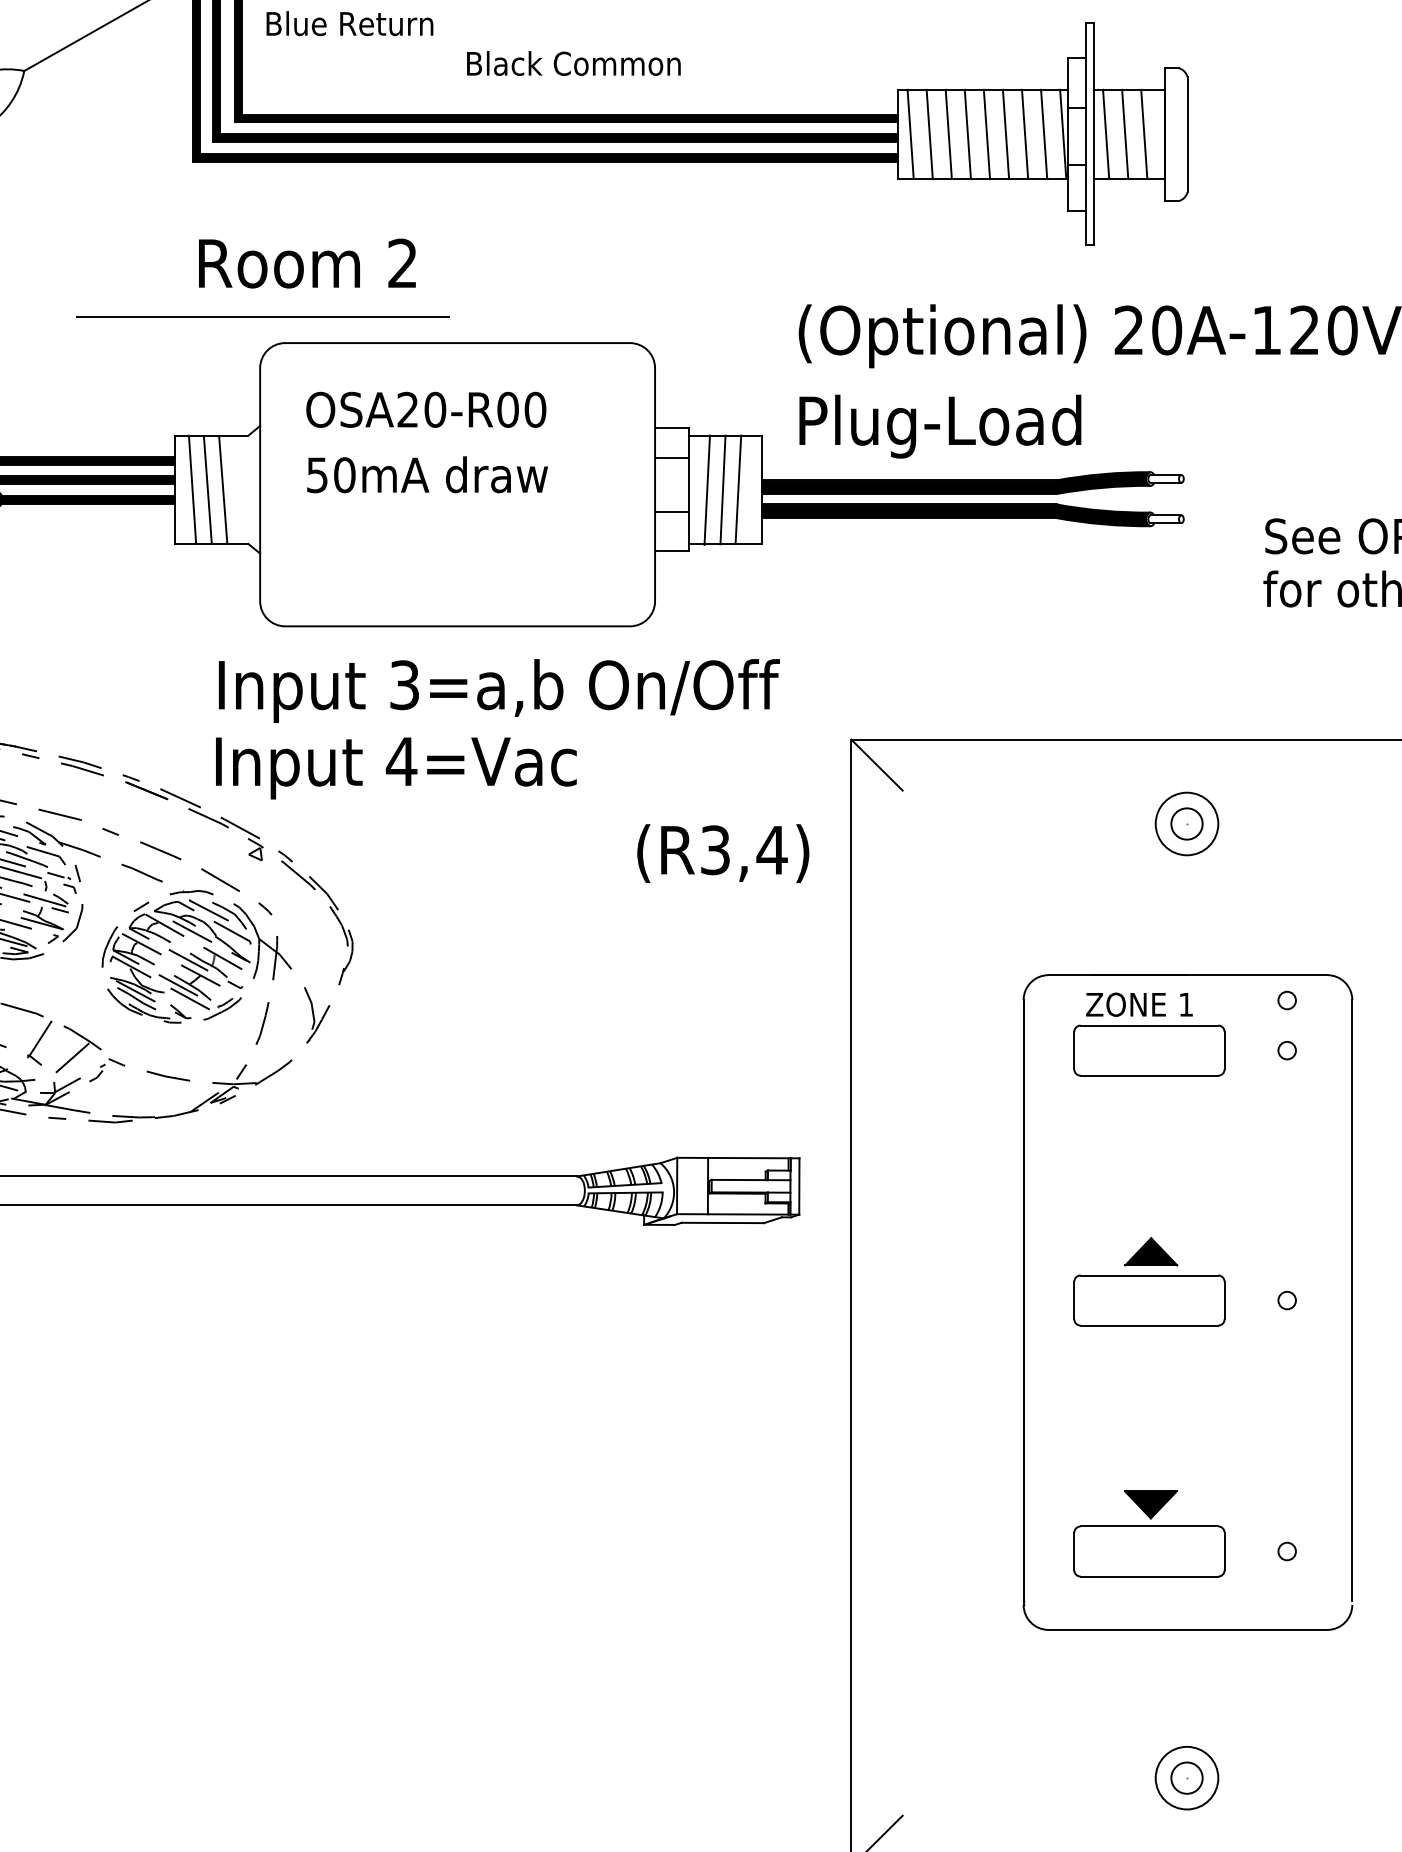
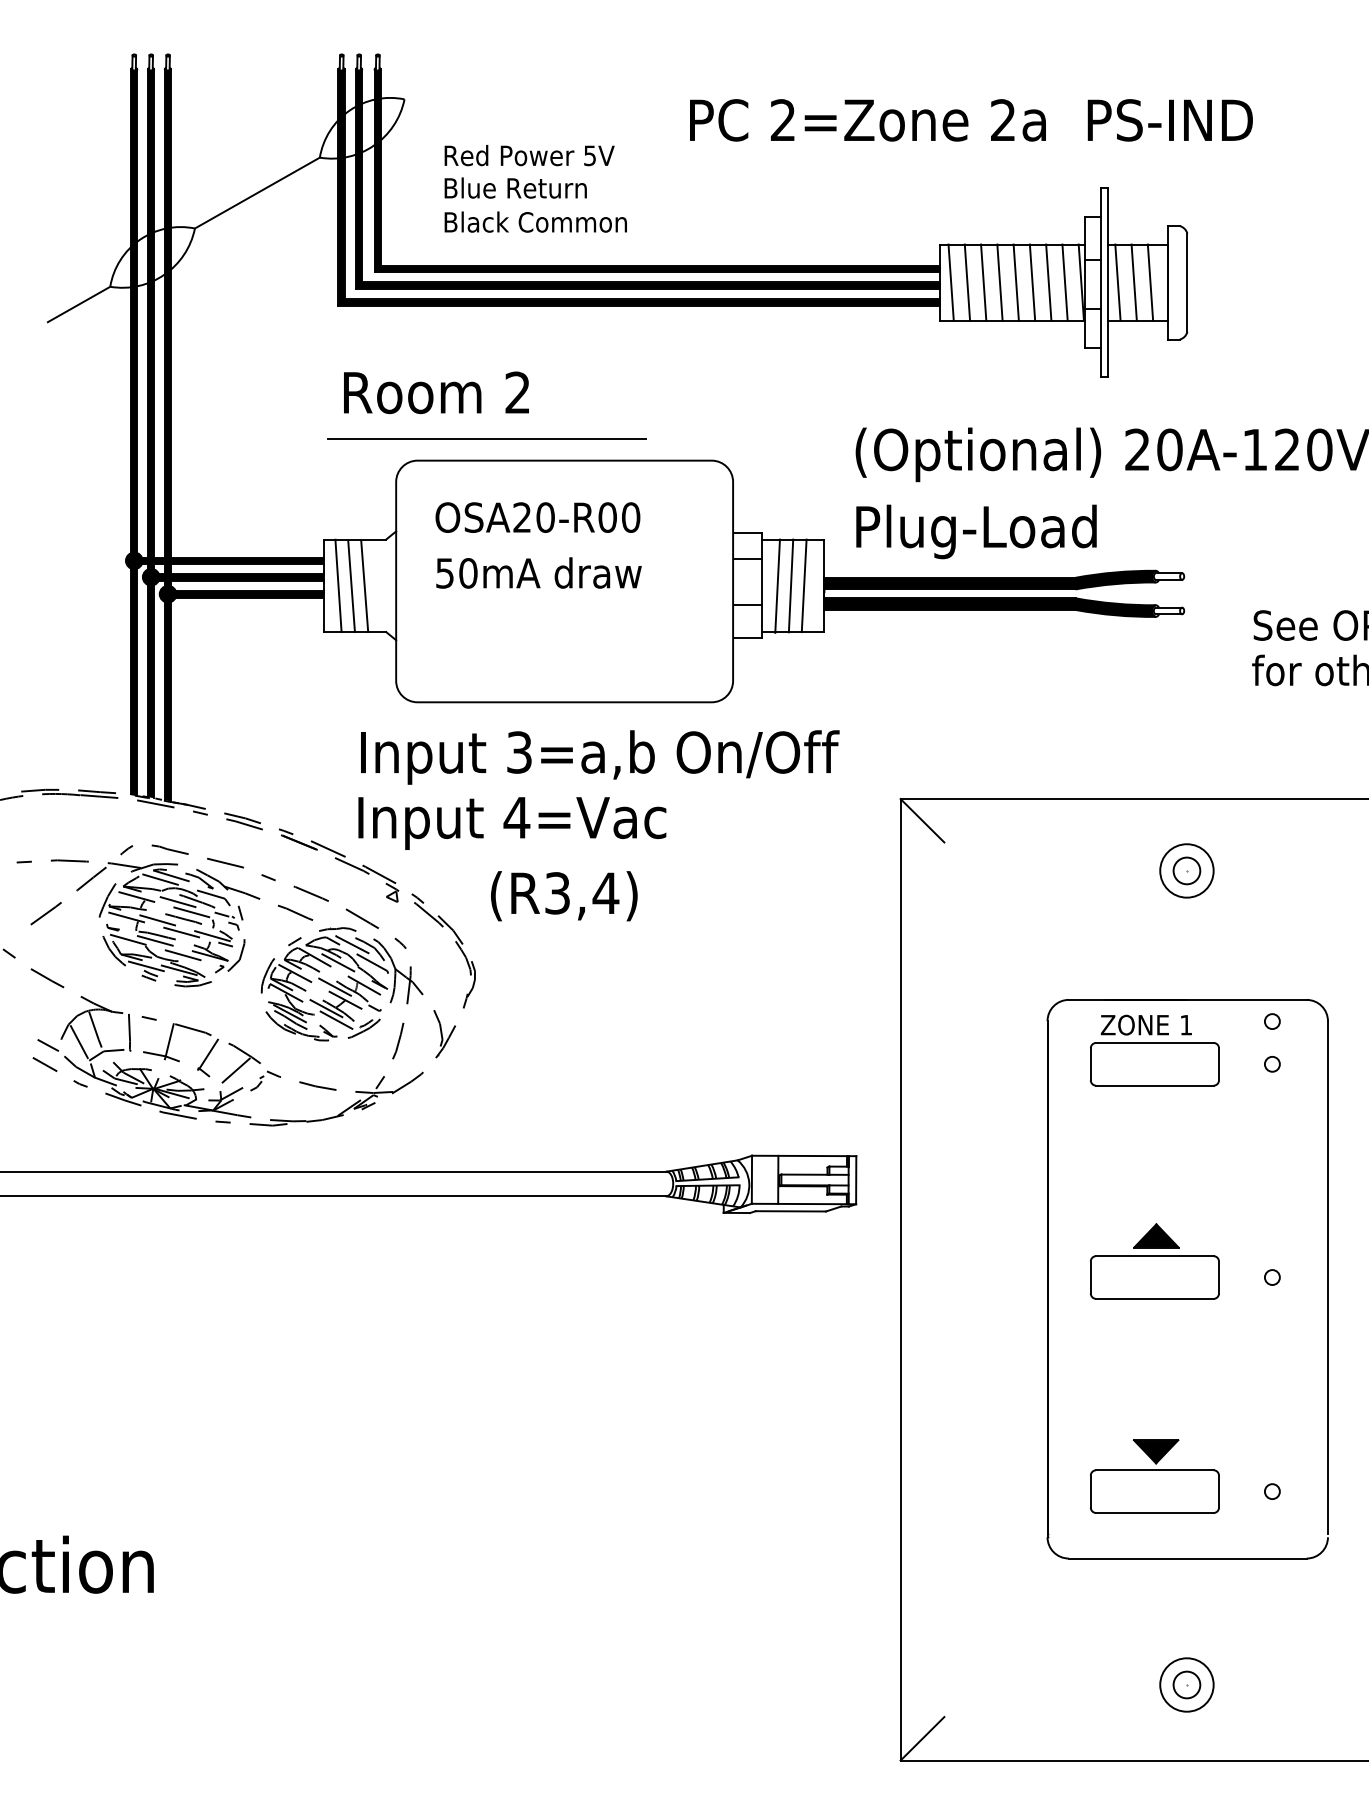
text: (349, 22) -> (515, 187), moved
text: (573, 62) -> (535, 221), moved
line: (262, 317) -> (486, 438), moved
text: (723, 853) -> (564, 896), moved

